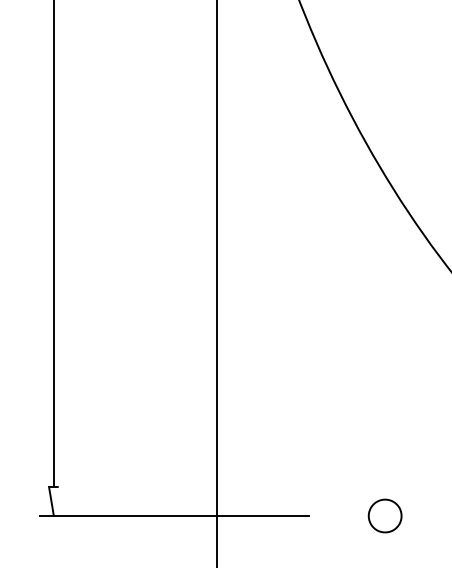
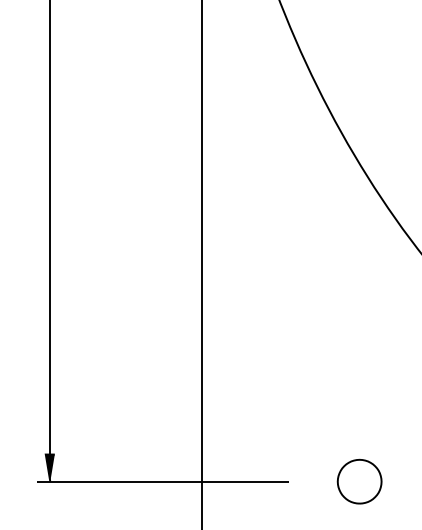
fill: (53, 500) -> (49, 467), added
part: (385, 515) -> (359, 481), size x1.43

